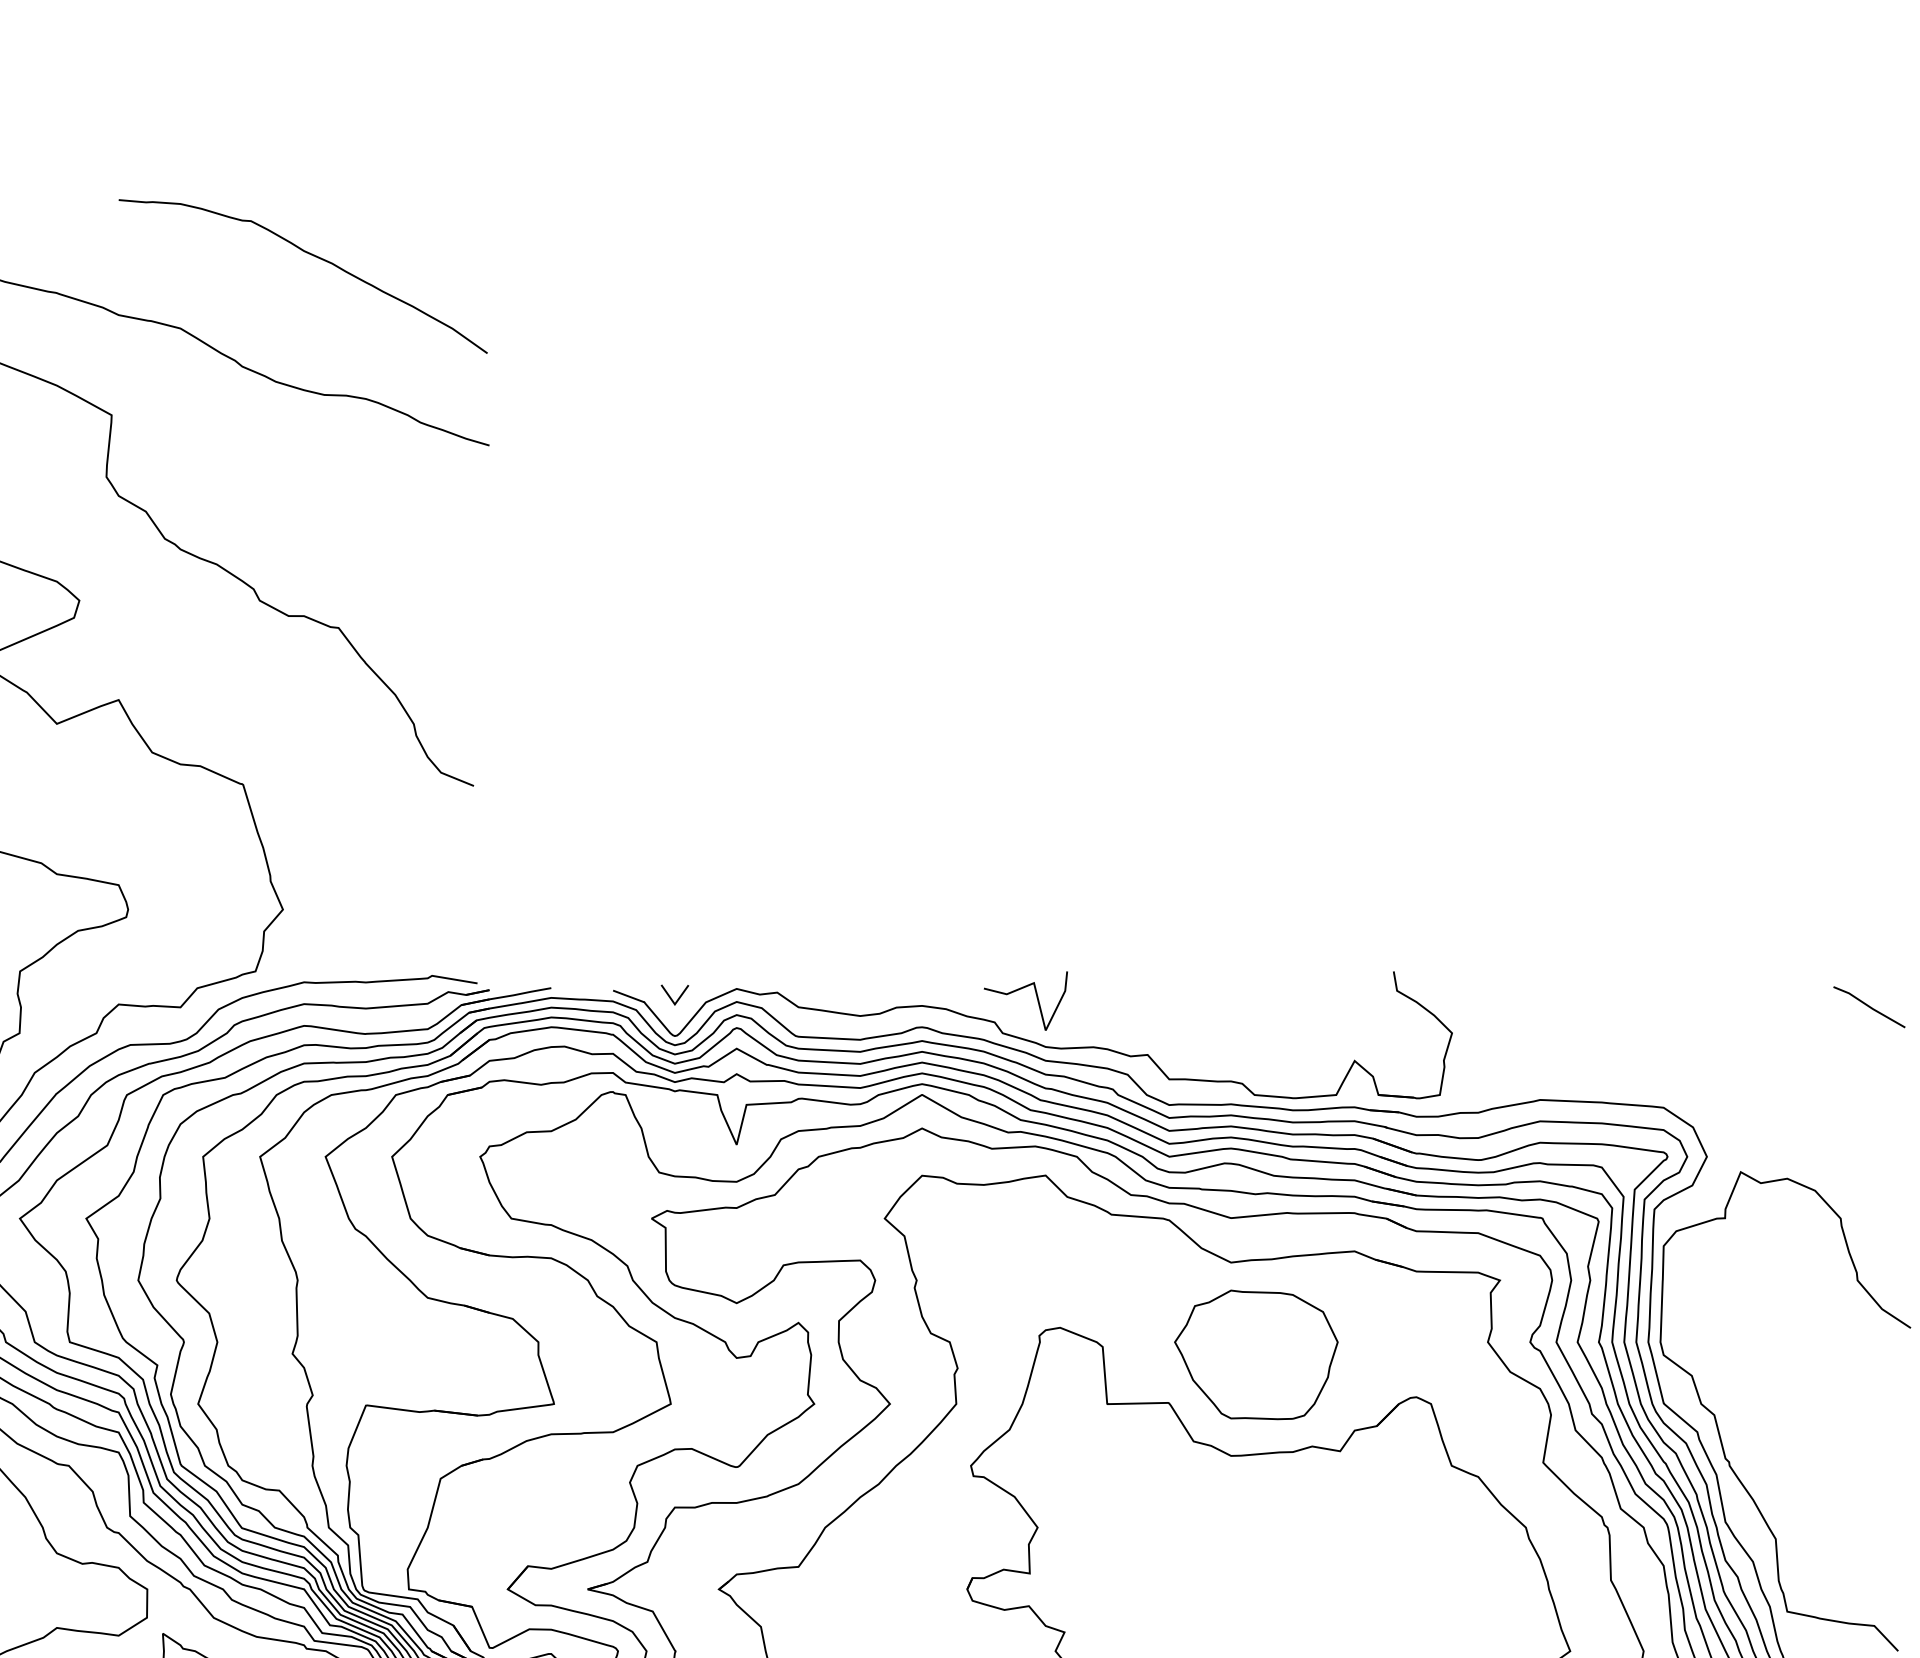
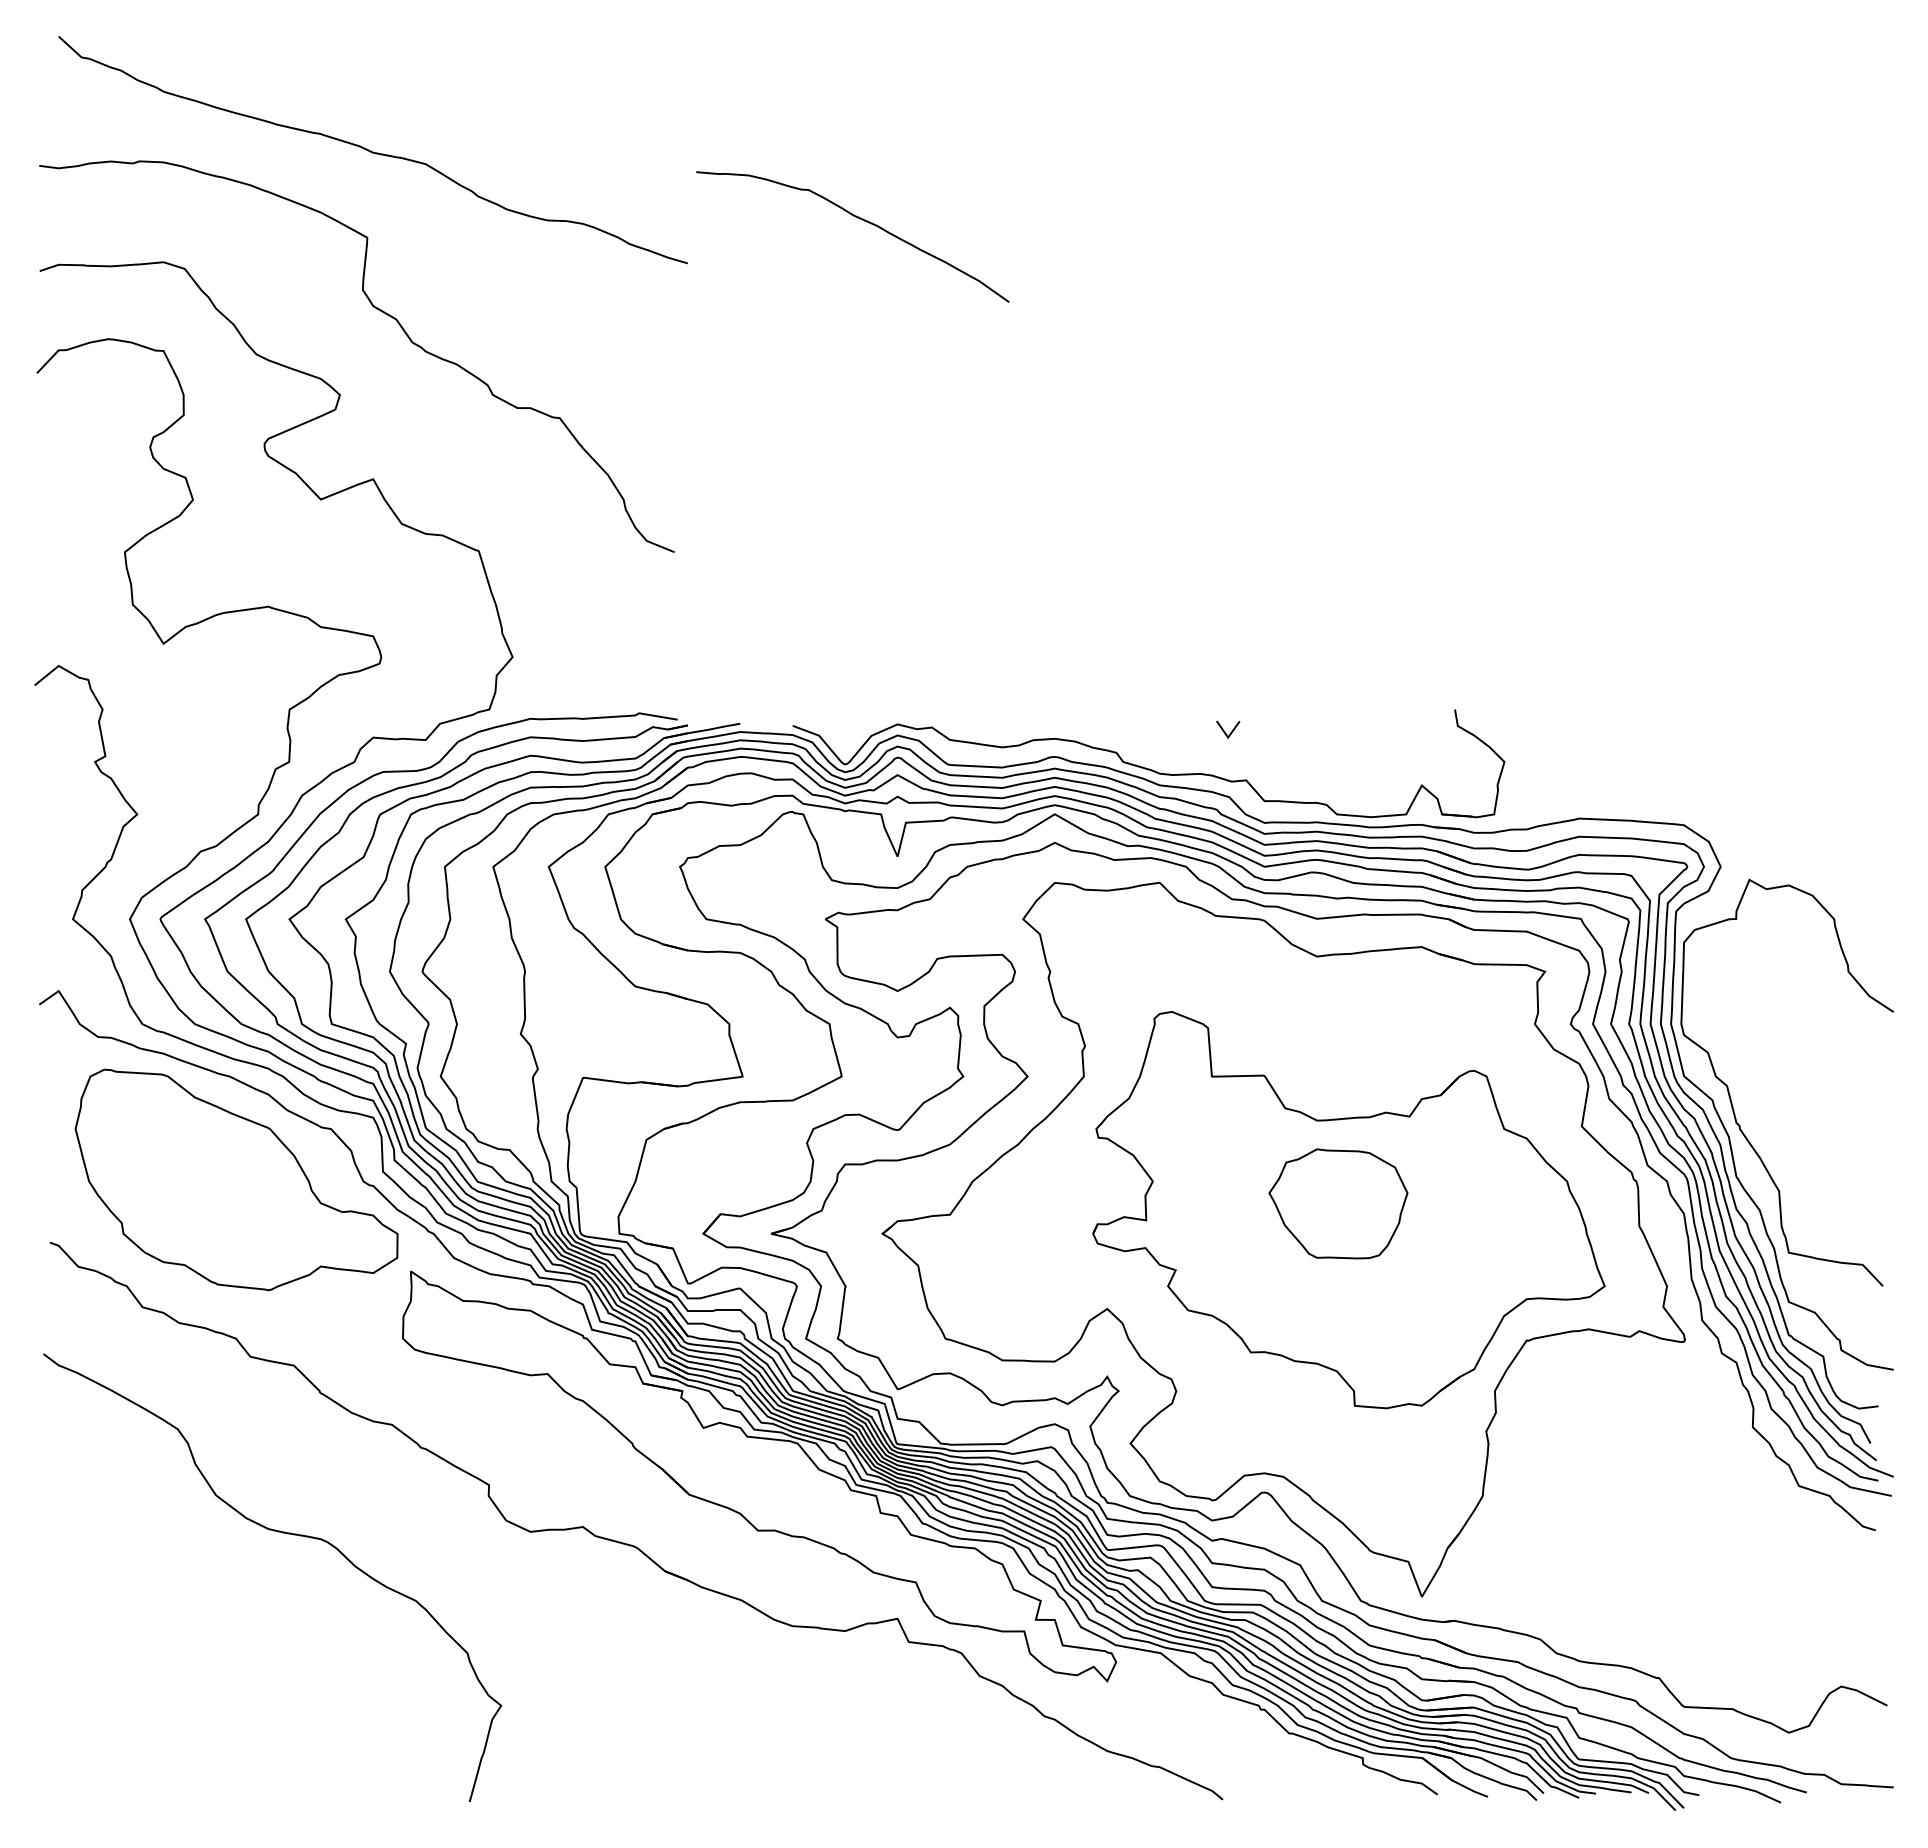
curve: (311, 255) -> (859, 219), moved
line: (671, 997) -> (1225, 731), moved
curve: (1036, 997) -> (1151, 731), removed
line: (1869, 1006) -> (1858, 739), removed
part: (1256, 1354) -> (1338, 1203), moved

